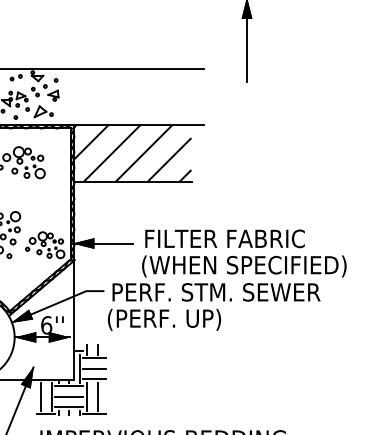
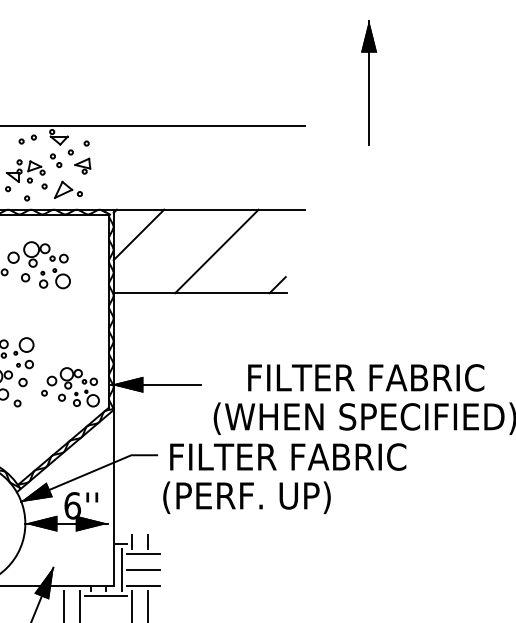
line: (111, 153) -> (168, 251), removed
line: (168, 159) -> (252, 260), removed
text: (224, 238) -> (365, 377), moved
text: (217, 292) -> (325, 457), PERF. STM. SEWER -> FILTER FABRIC
line: (69, 396) -> (106, 611), removed

